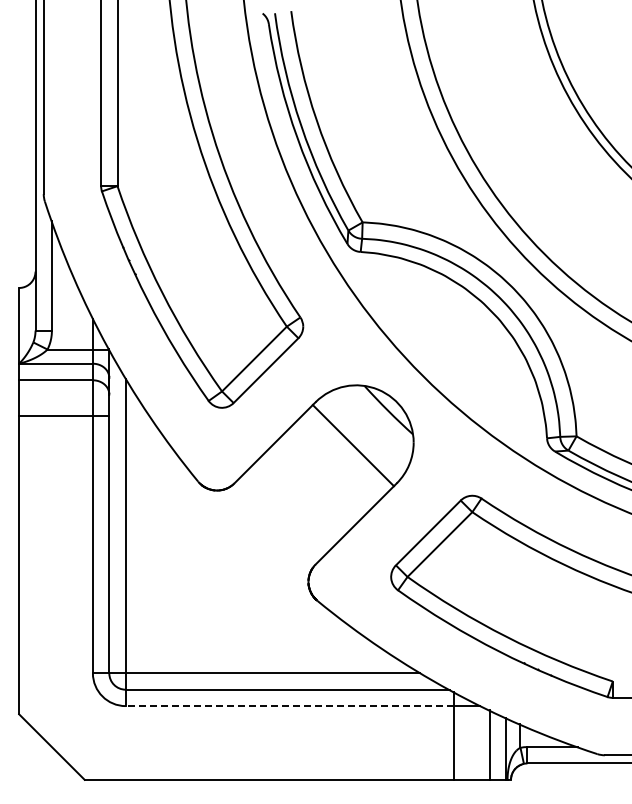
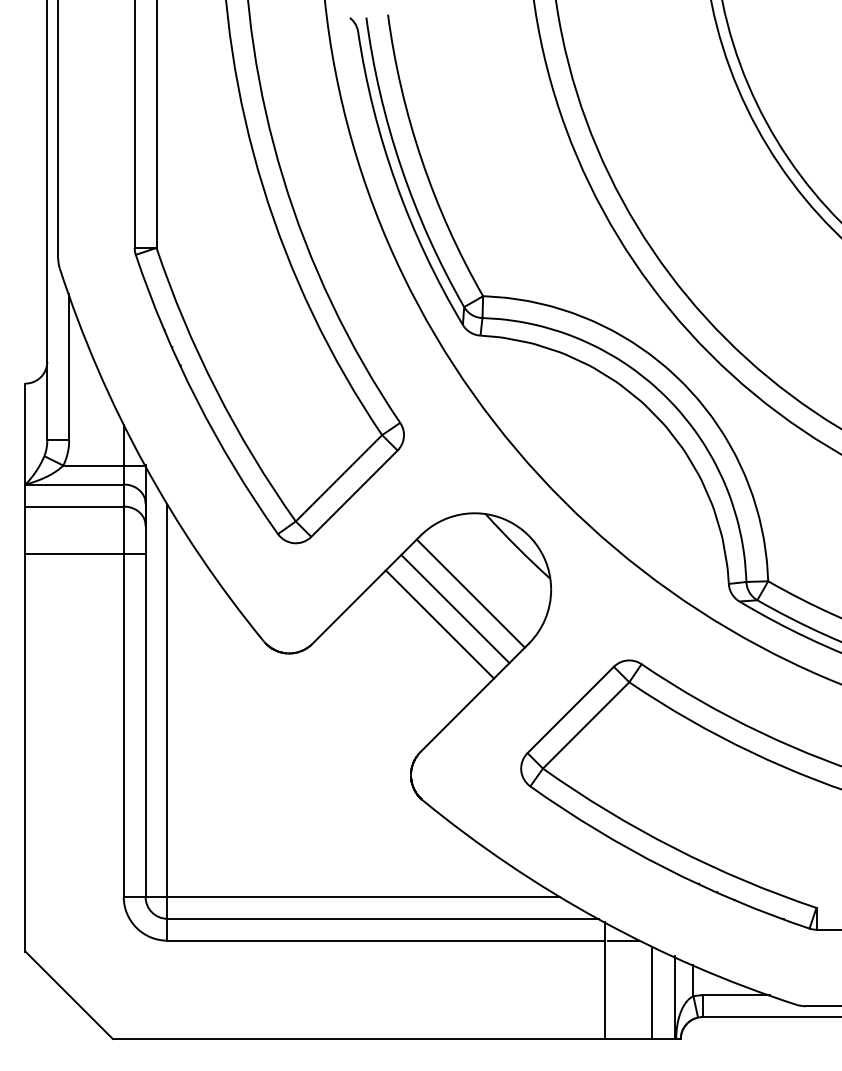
line: (341, 456) -> (454, 608), added
line: (329, 468) -> (438, 624), added
line: (289, 706) -> (385, 941), dashed -> solid

